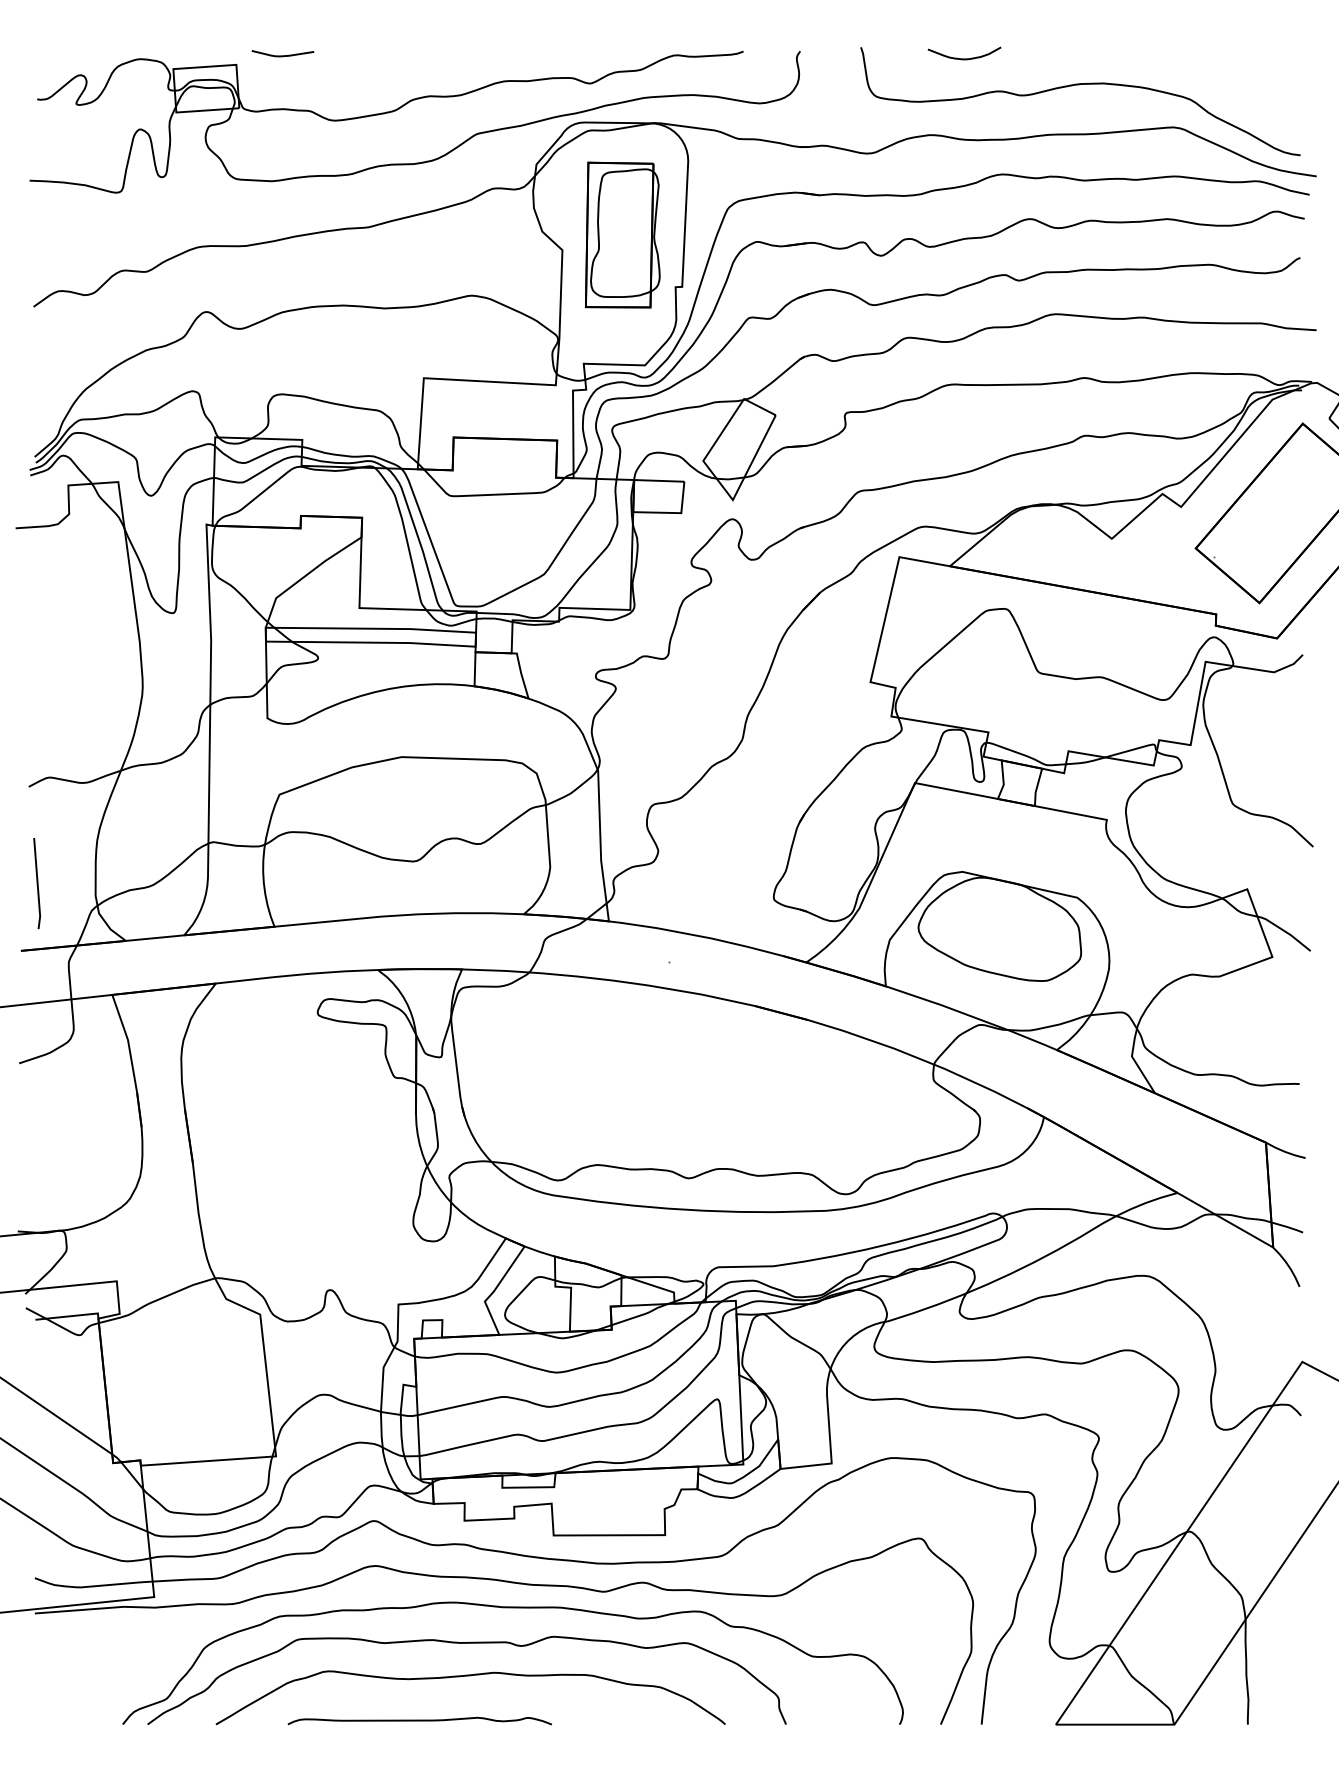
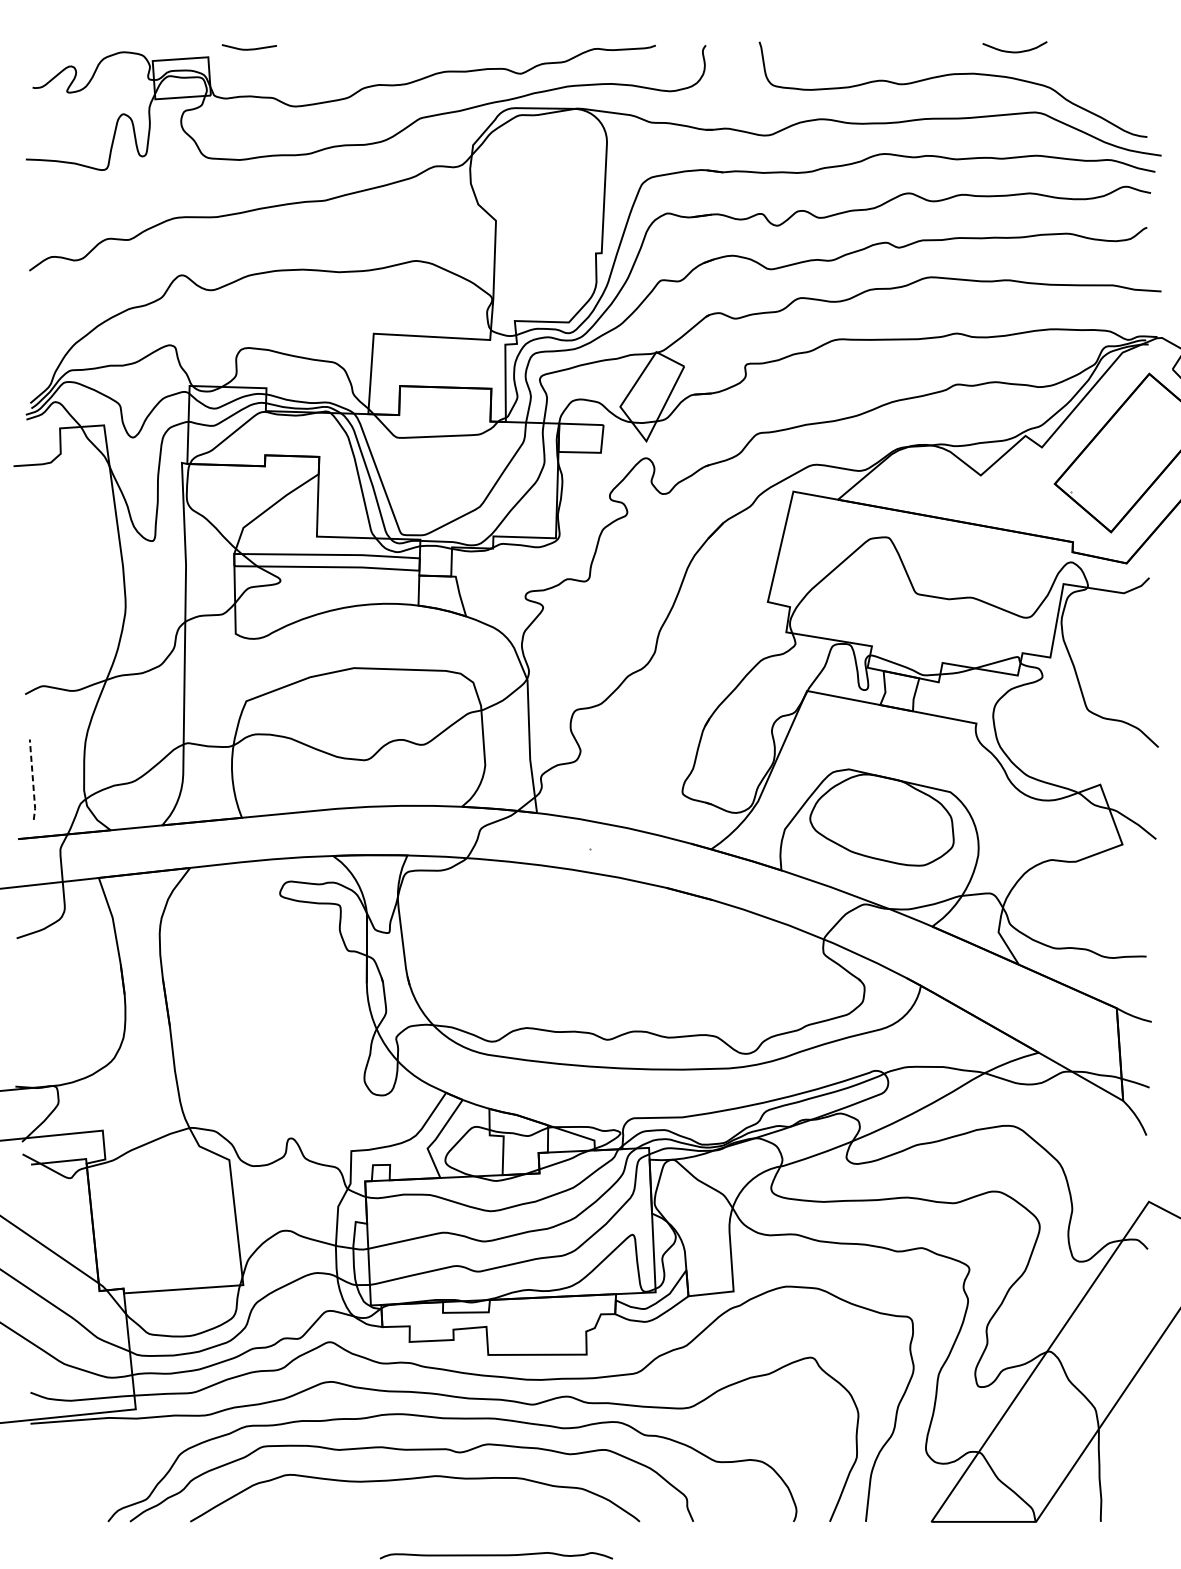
curve: (964, 58) -> (1014, 51), moved
part: (622, 234) -> (549, 206), removed
line: (37, 883) -> (32, 779), solid -> dashed
curve: (419, 1720) -> (496, 1555), moved

